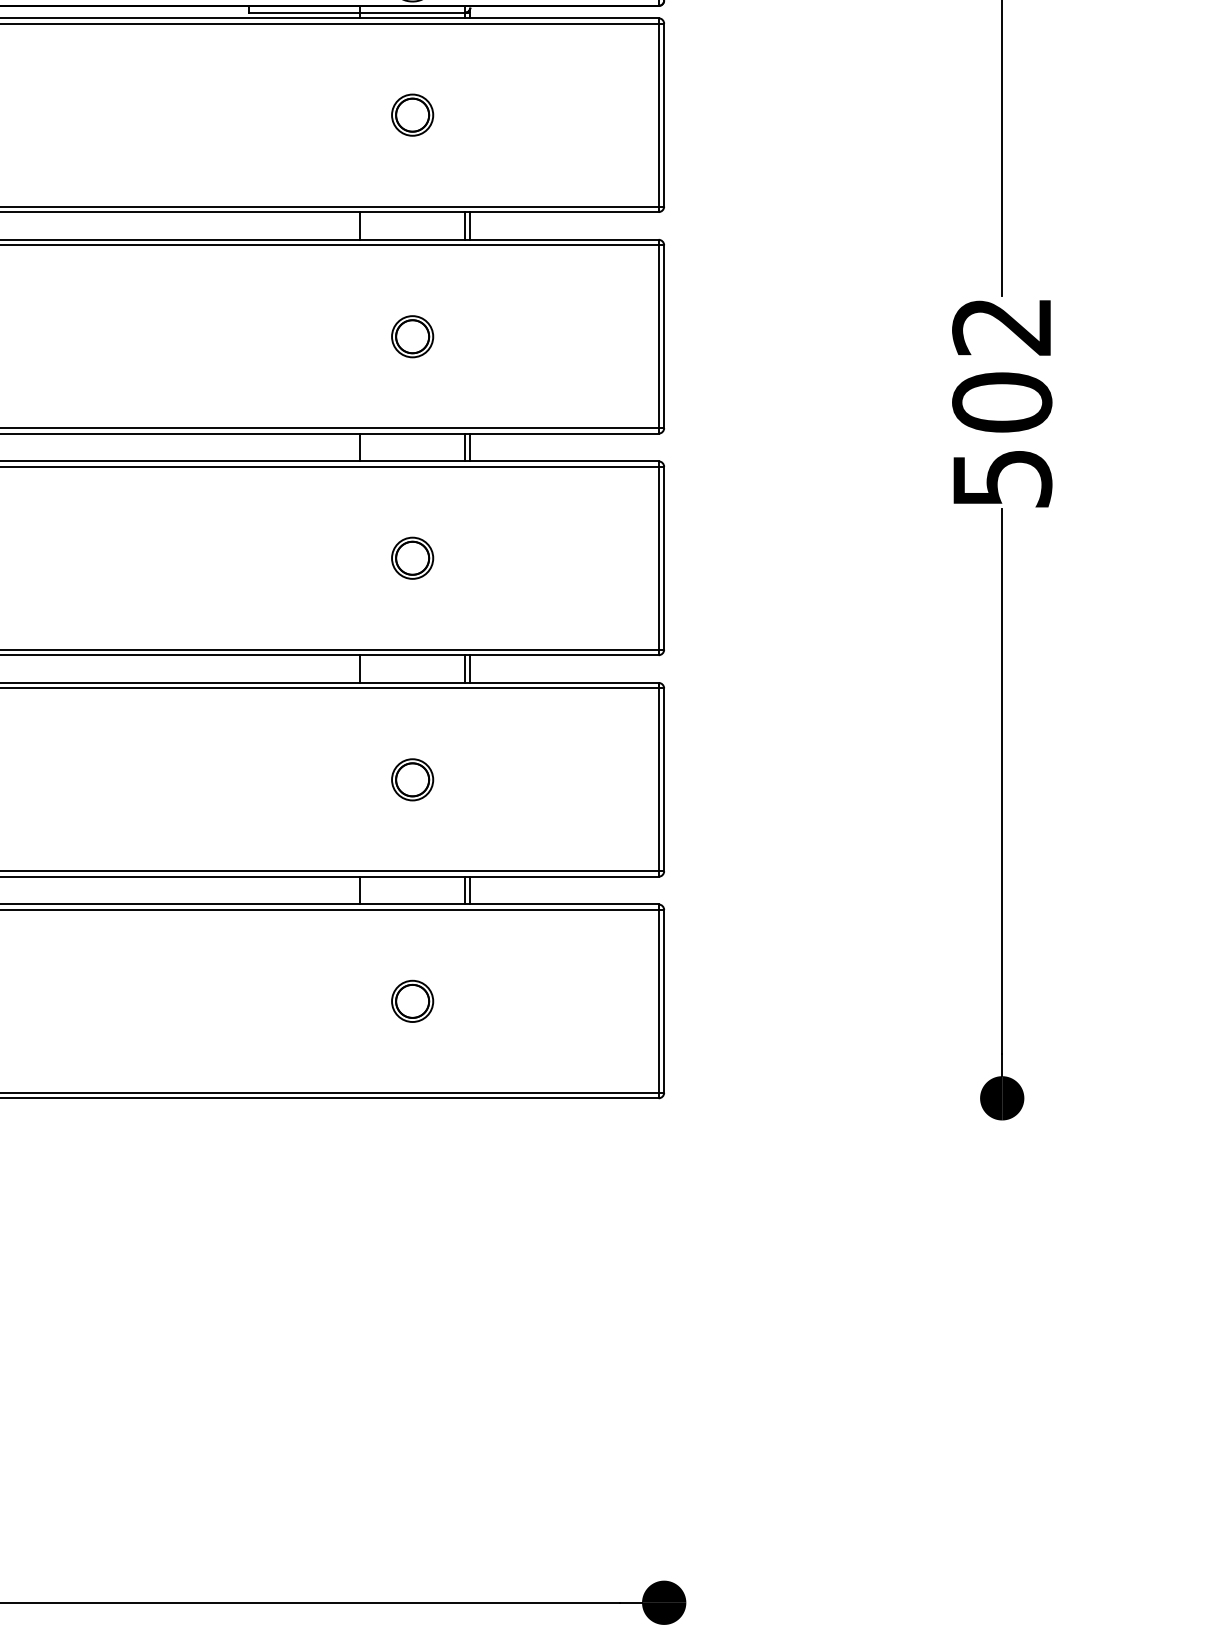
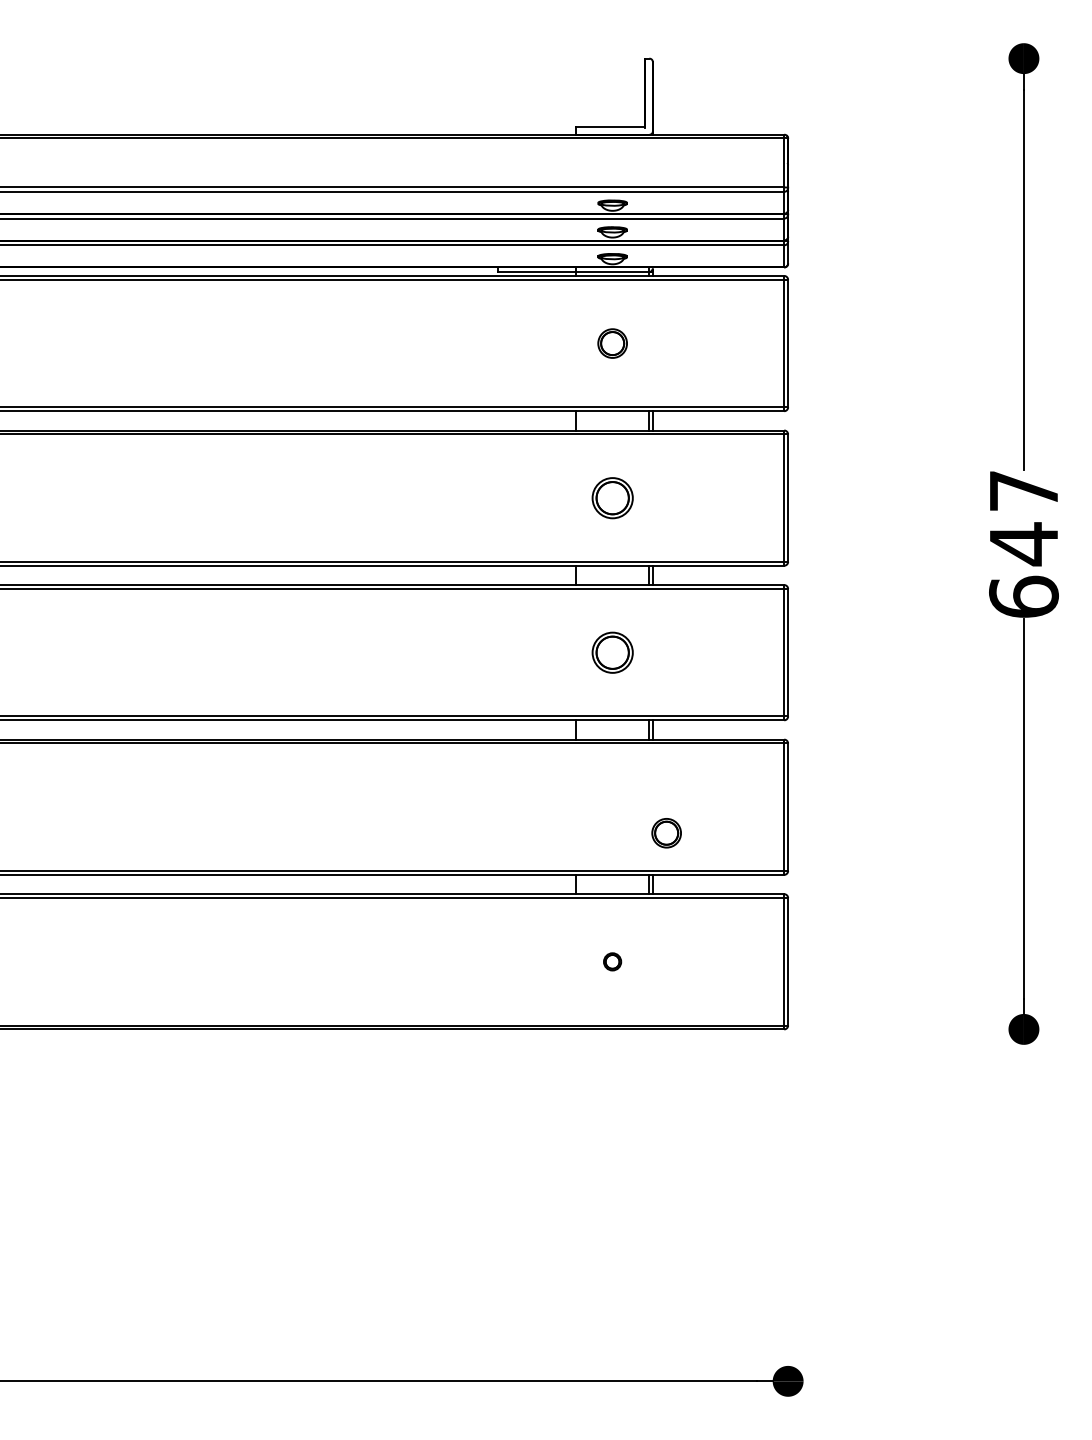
part: (412, 335) -> (612, 497), size x1.4
text: (1001, 403) -> (1023, 544), 502 -> 647
part: (412, 558) -> (612, 652), size x1.4
part: (412, 780) -> (666, 833), moved
part: (412, 1000) -> (612, 961), size x0.6

